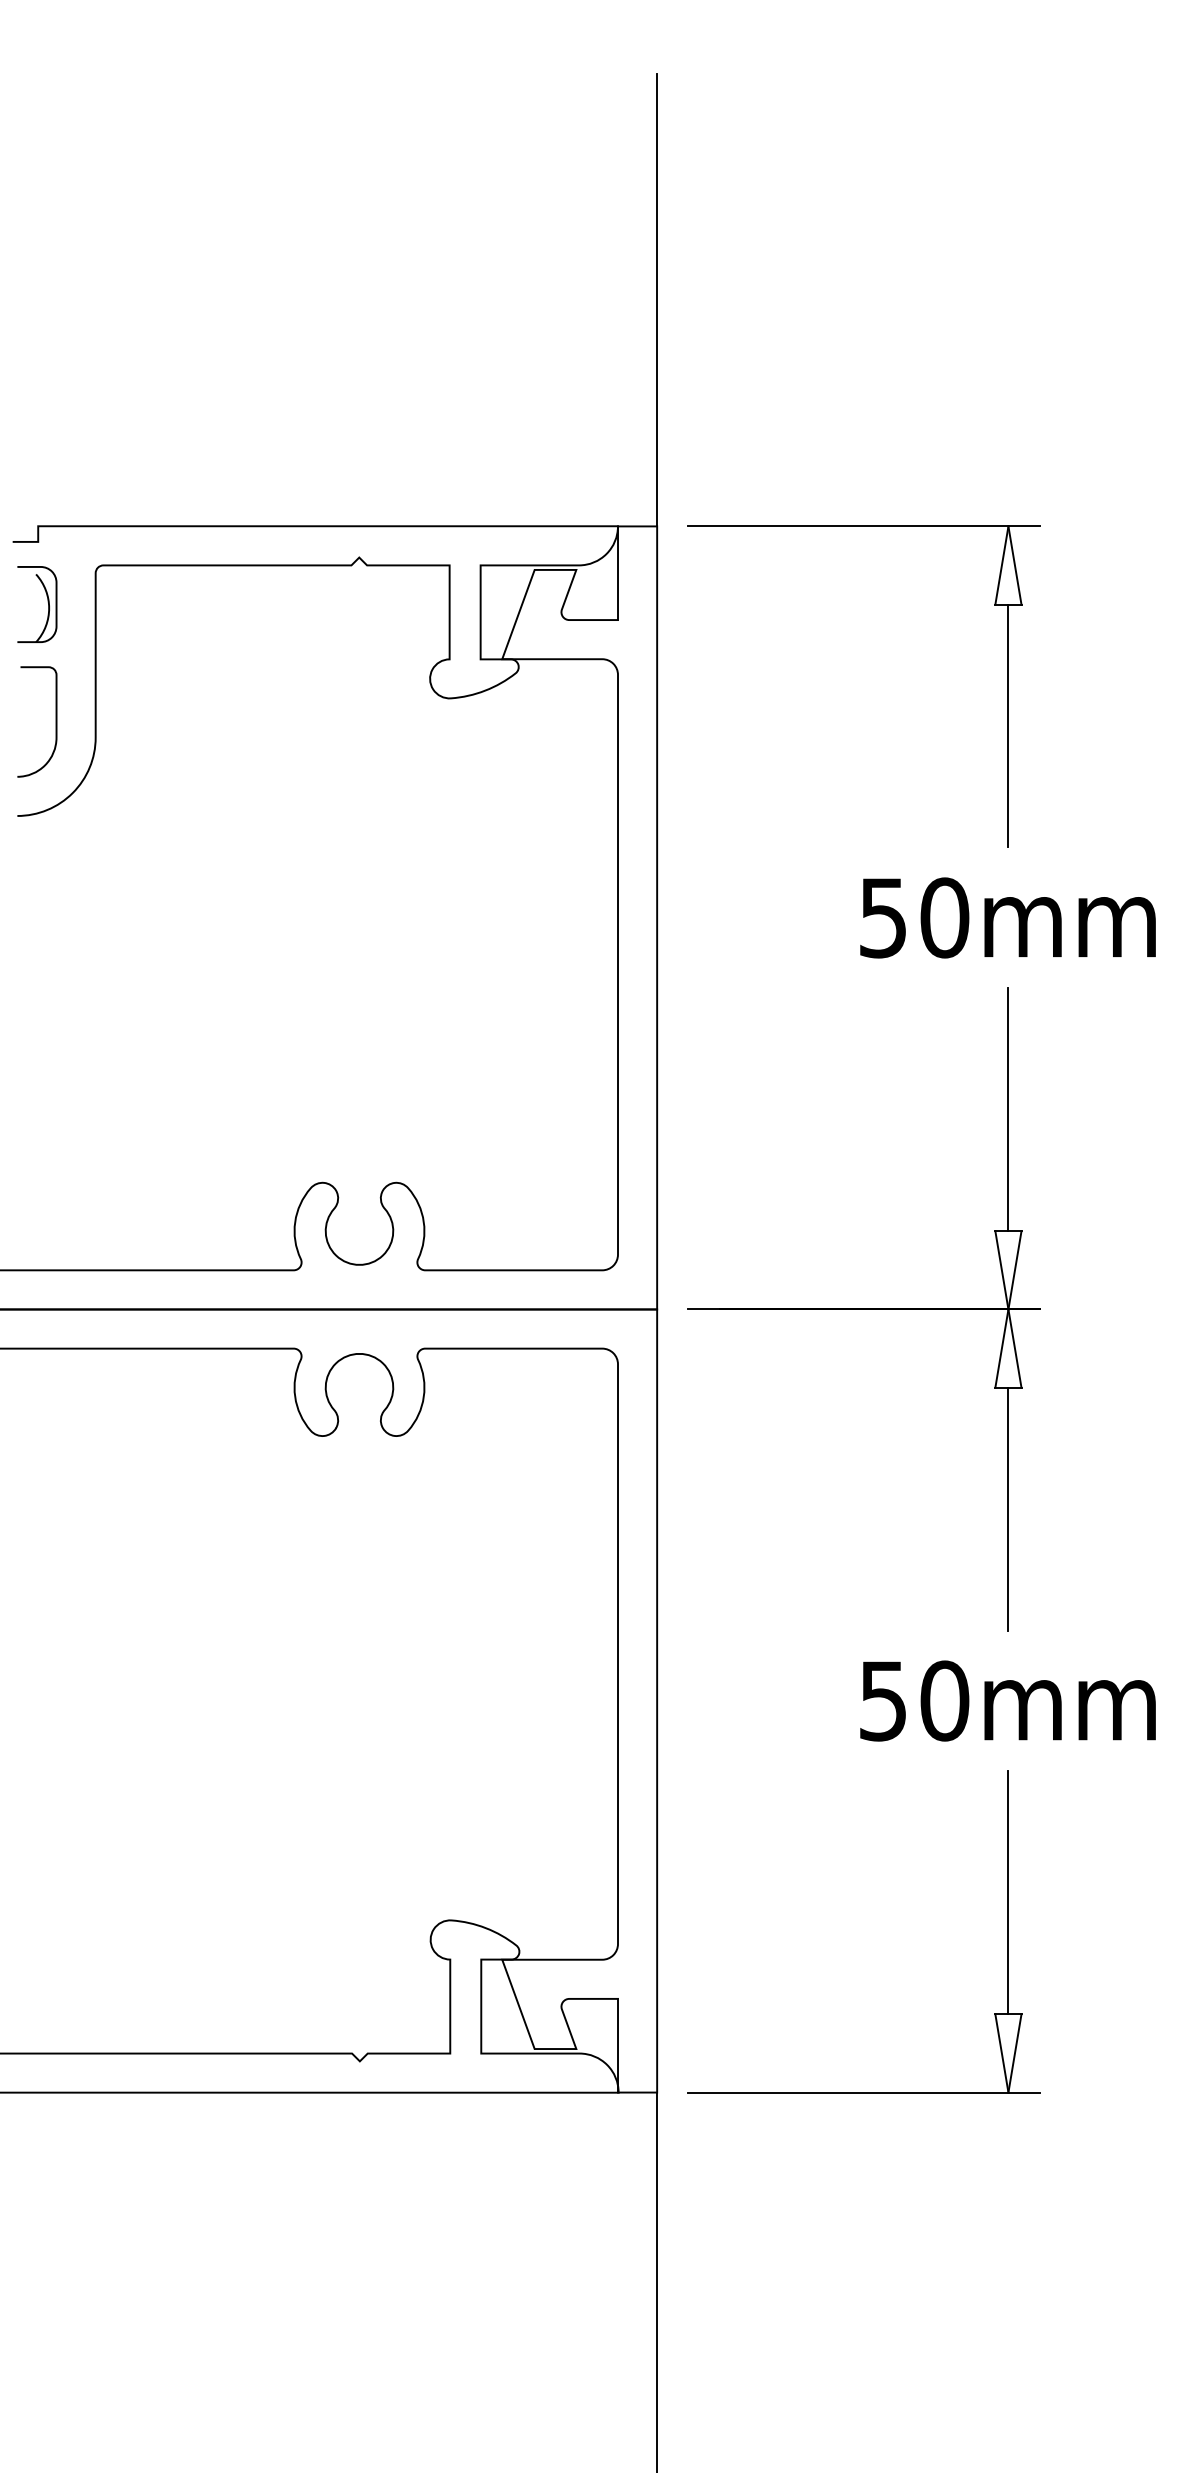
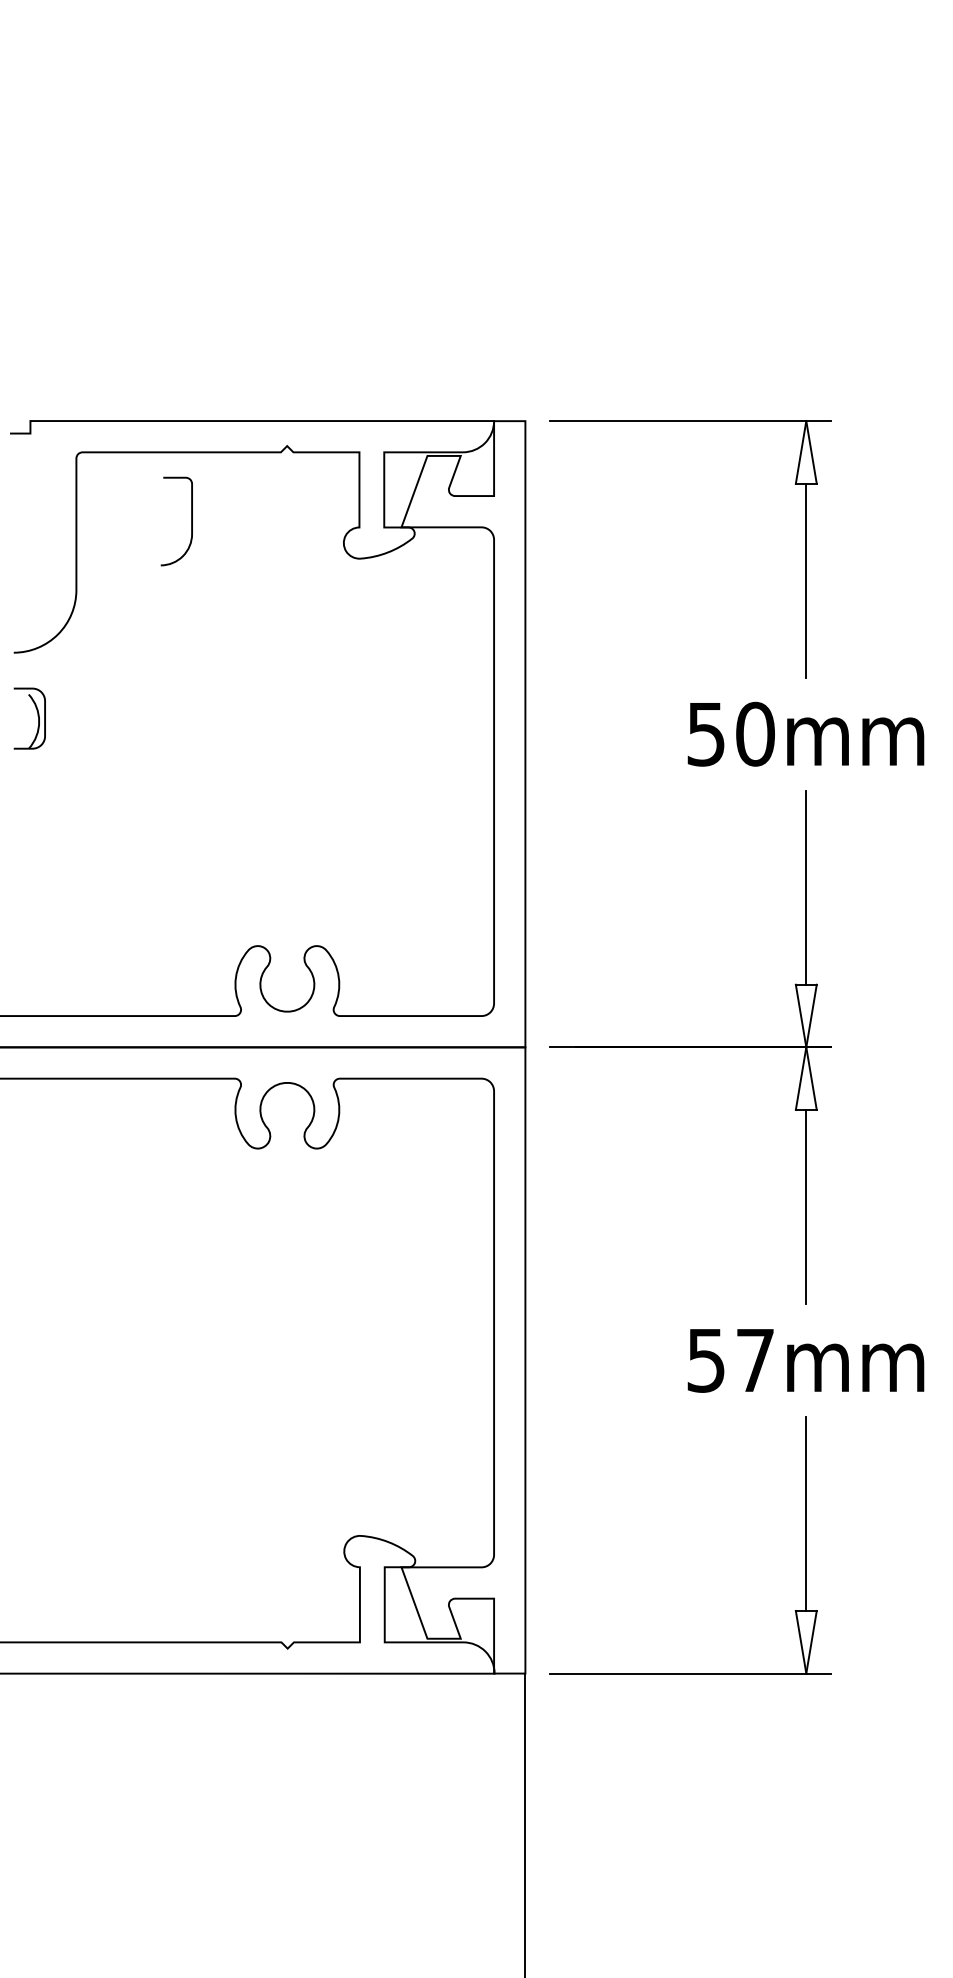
line: (657, 300) -> (525, 240), removed
part: (47, 601) -> (37, 716), moved
curve: (55, 721) -> (191, 521), moved
text: (944, 1701) -> (755, 1360), 50mm -> 57mm

